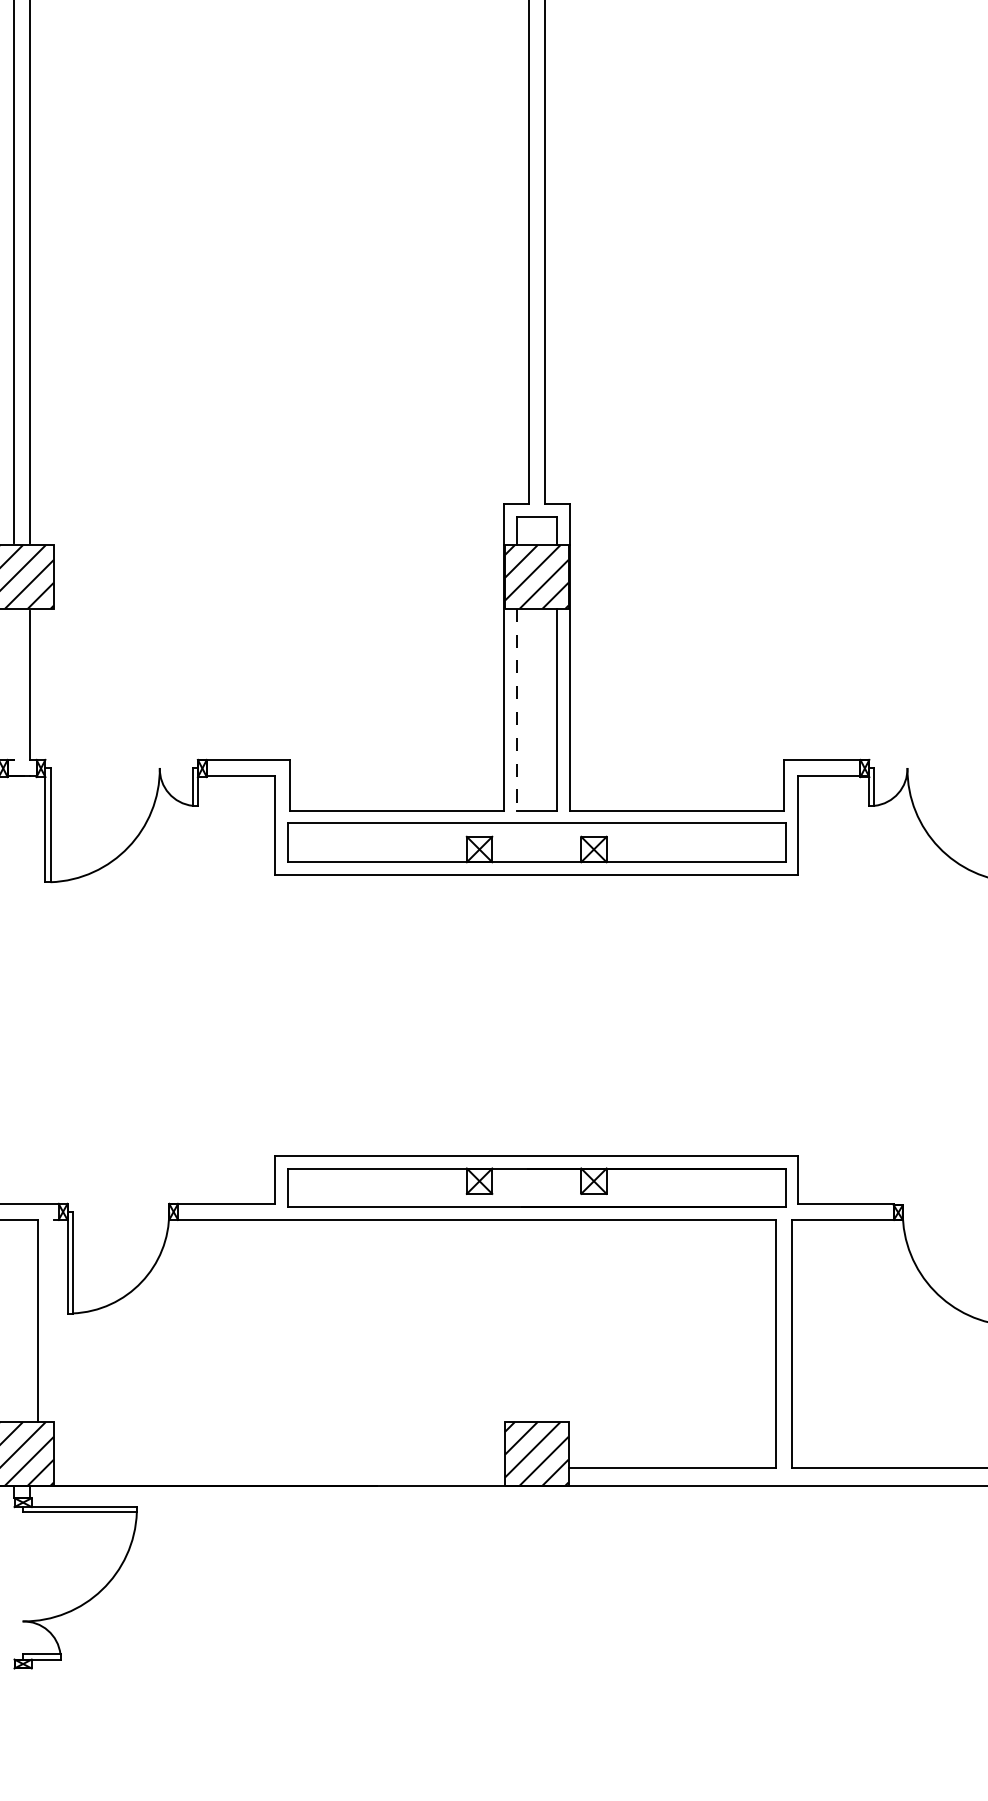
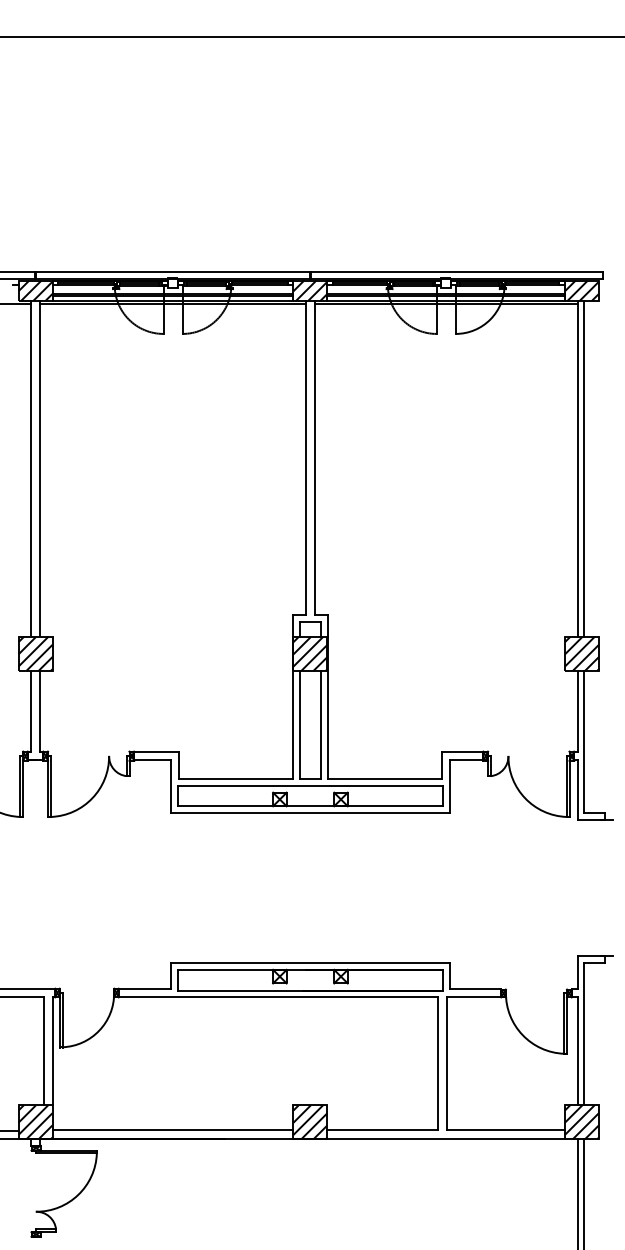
line: (14, 684) -> (31, 711), added
line: (516, 709) -> (299, 724), dashed -> solid
line: (53, 1321) -> (52, 1051), added
line: (278, 1467) -> (172, 1129), added

